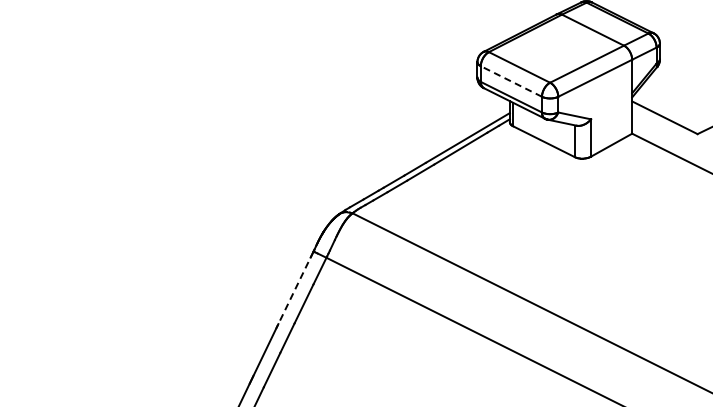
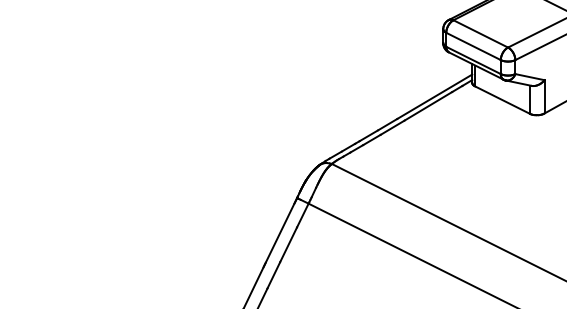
line: (510, 81) -> (472, 46), dashed -> solid
line: (294, 290) -> (280, 232), dashed -> solid

